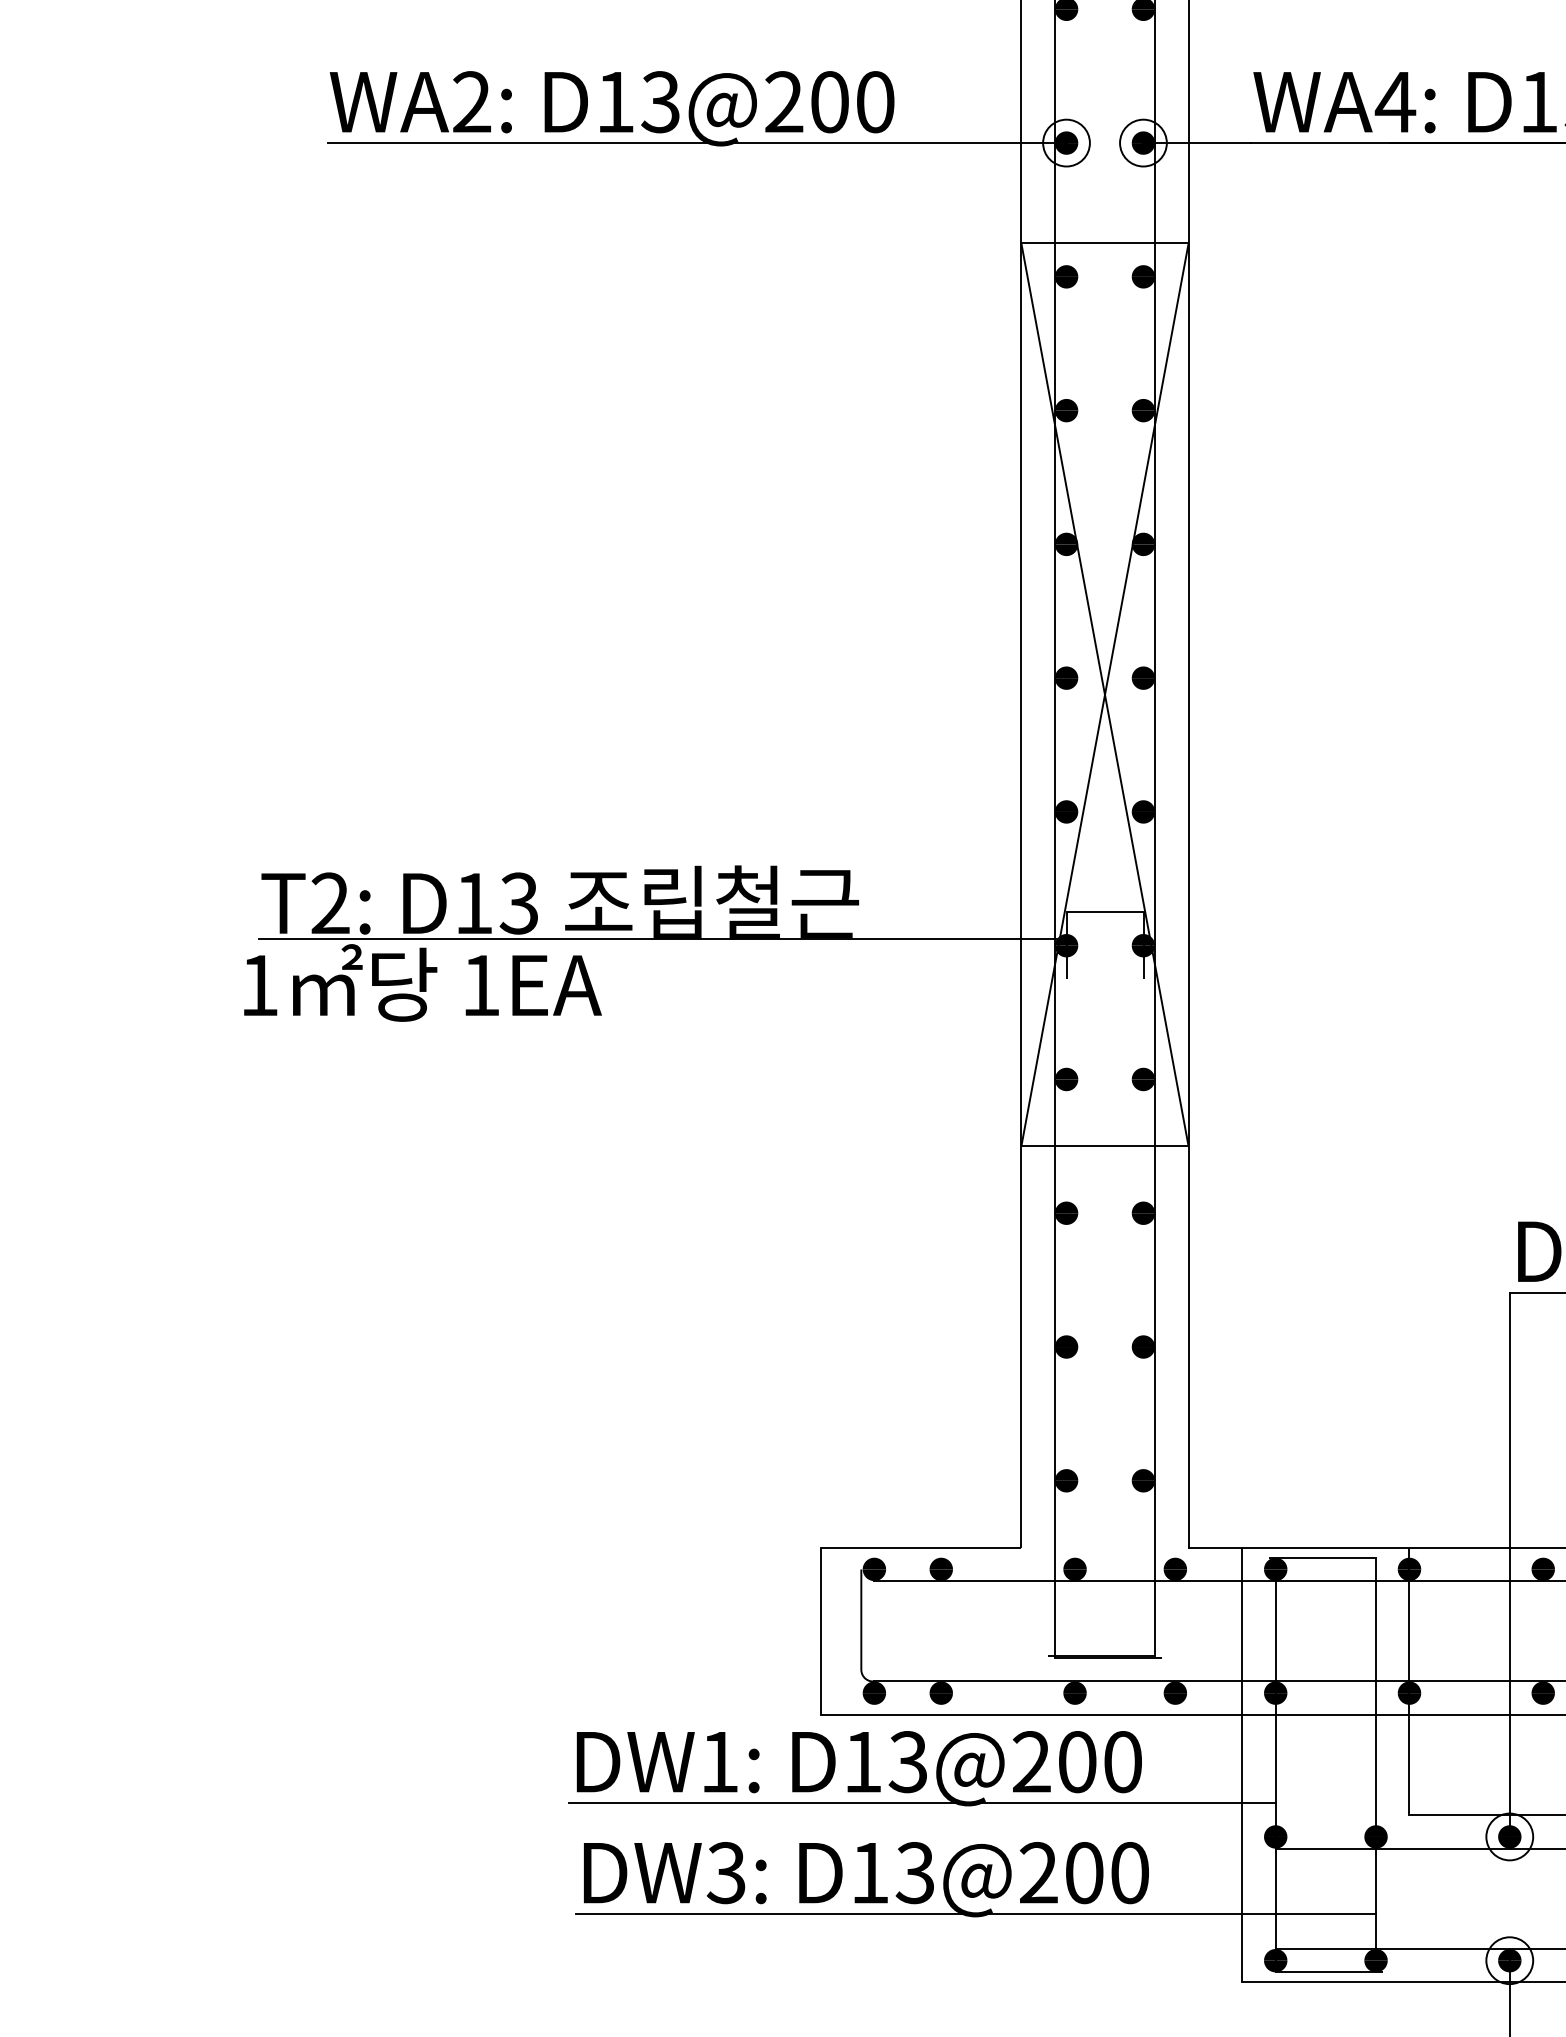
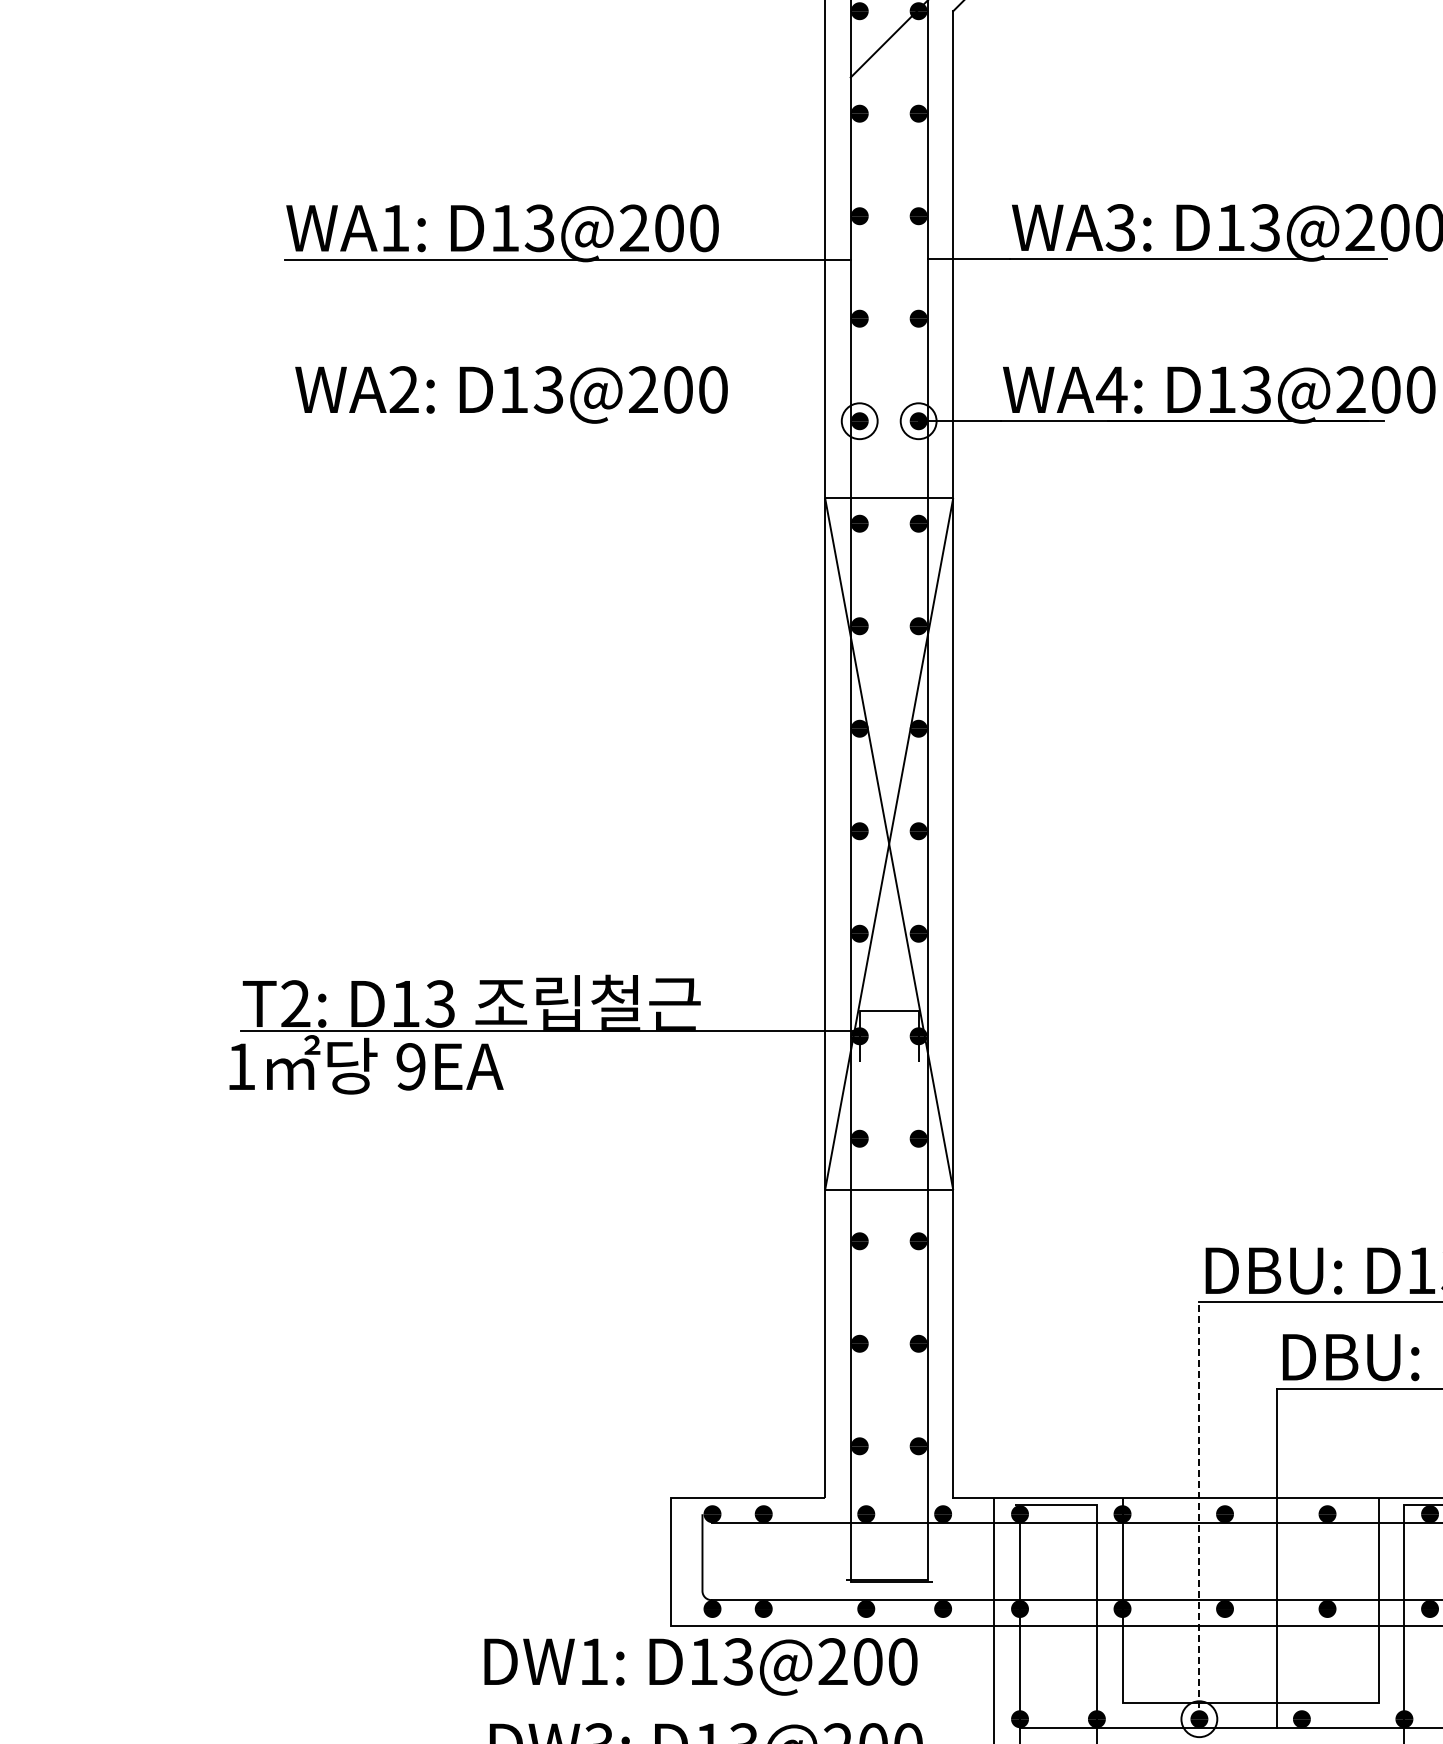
line: (696, 143) -> (576, 421), removed
text: (480, 985) -> (410, 1066), 1EA -> 9EA
line: (1509, 1564) -> (1199, 1510), solid -> dashed
line: (921, 1803) -> (748, 1693), removed

